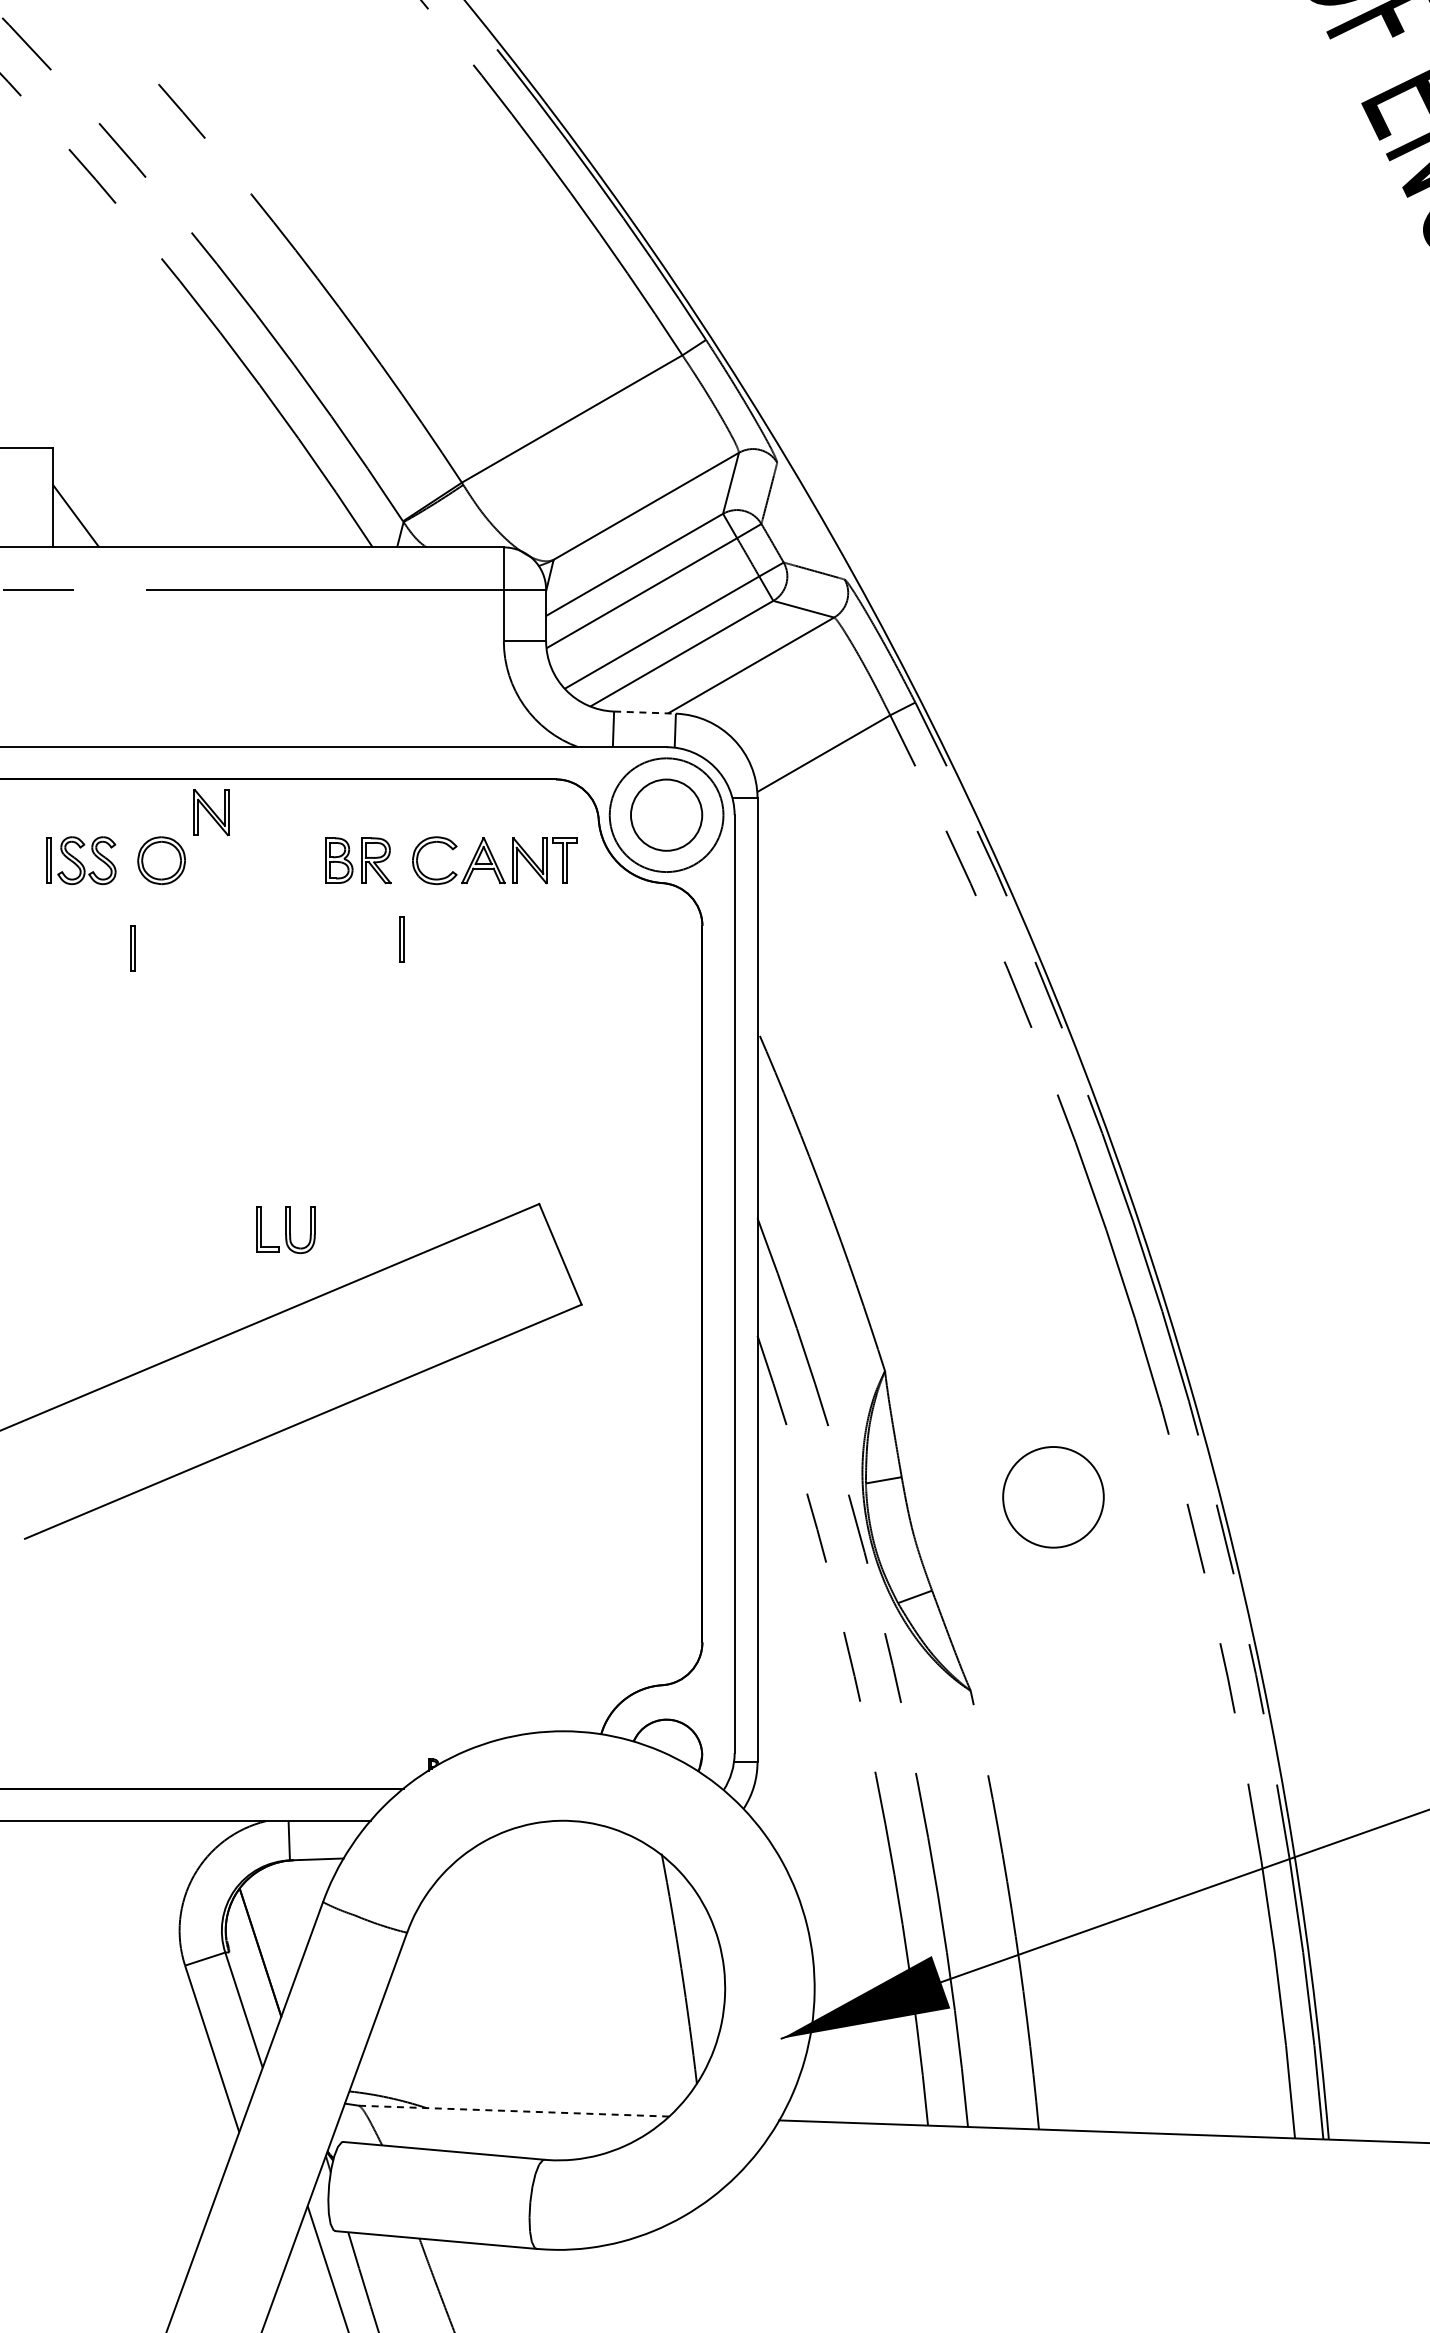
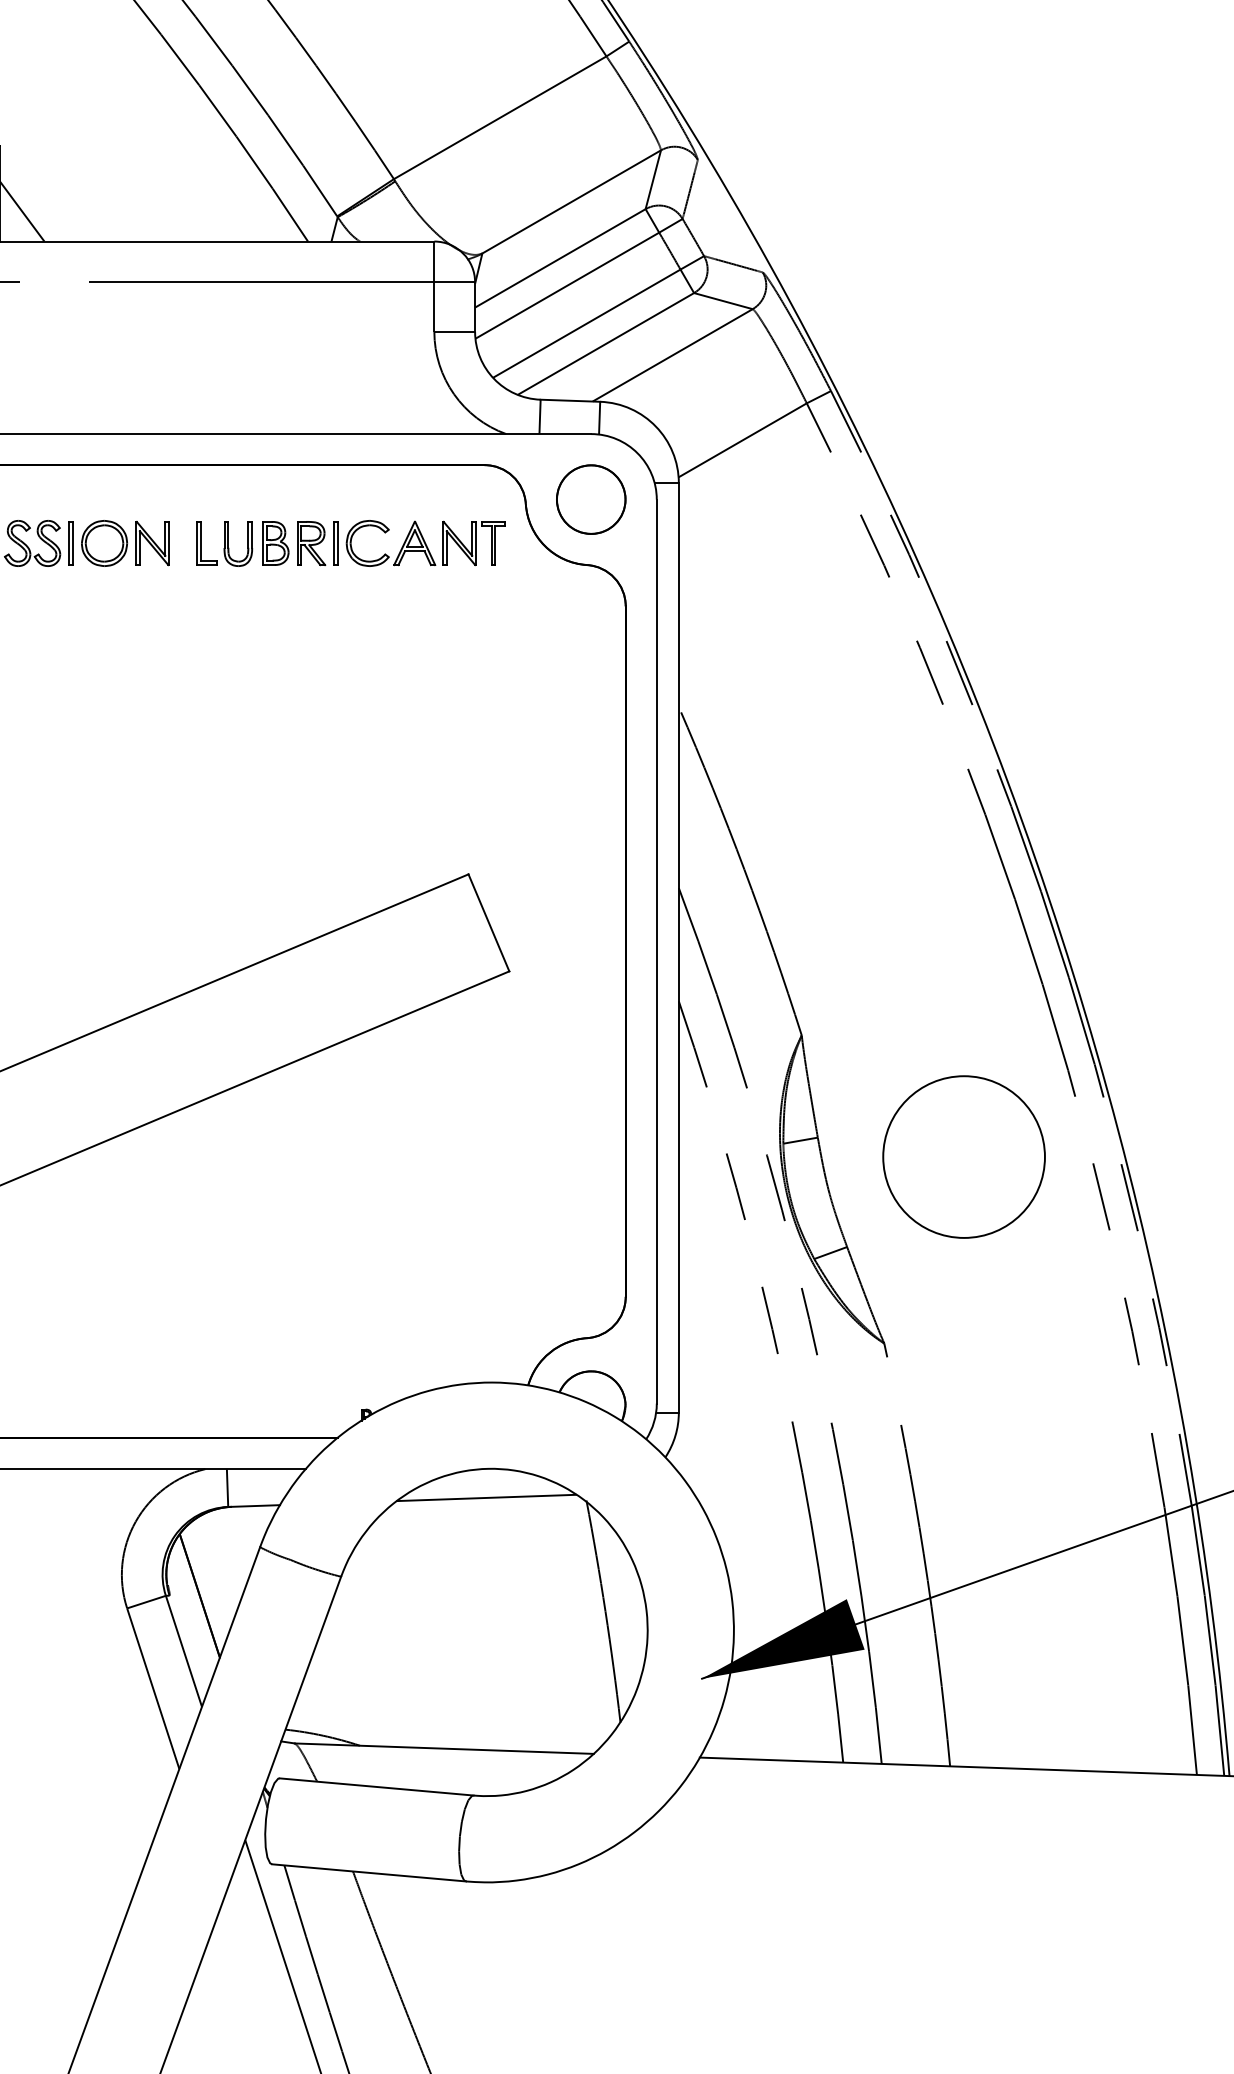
line: (645, 712) -> (570, 400), dashed -> solid
part: (211, 812) -> (152, 543), moved
circle: (666, 814) -> (591, 498), size x0.62
part: (401, 939) -> (335, 543), moved
part: (132, 948) -> (70, 543), moved
part: (285, 1230) -> (223, 544), moved
circle: (1053, 1497) -> (964, 1157), size x1.67
line: (557, 1850) -> (486, 1497), added
line: (514, 2111) -> (444, 1749), dashed -> solid

